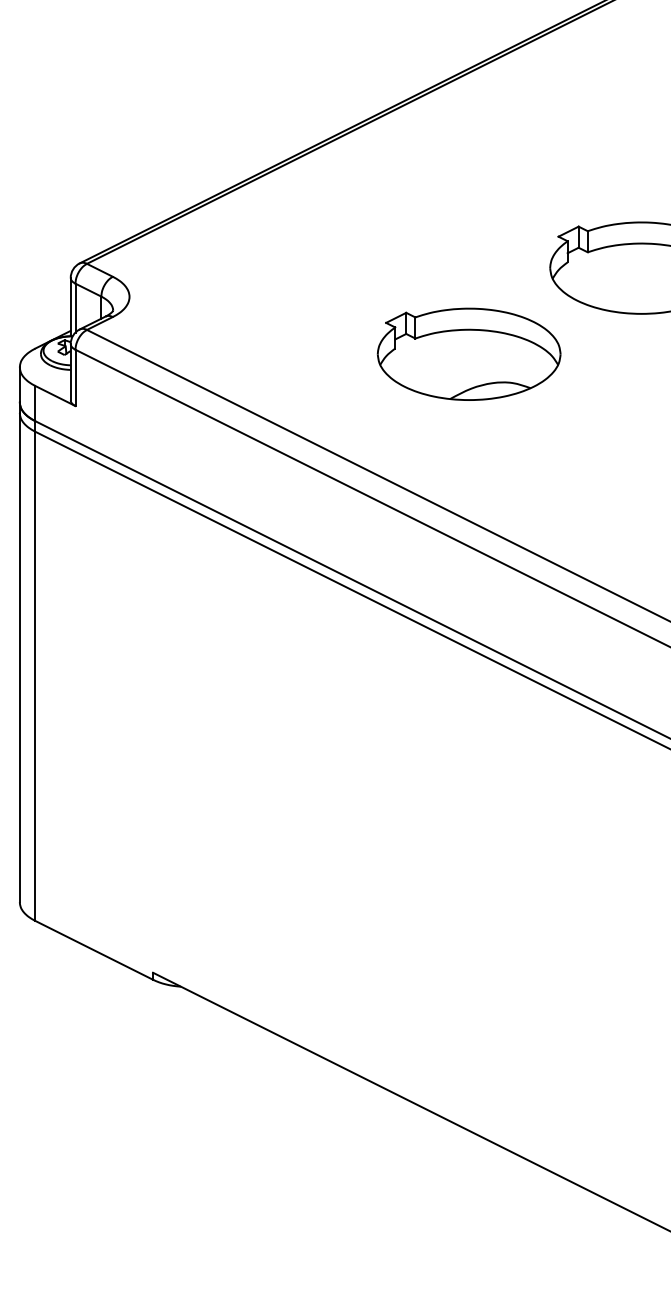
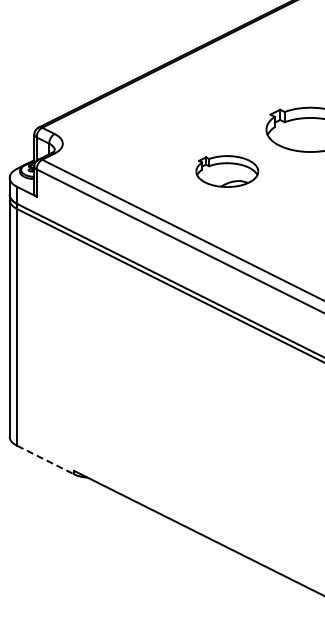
part: (469, 354) -> (227, 171), size x0.7
line: (93, 951) -> (45, 460), solid -> dashed

